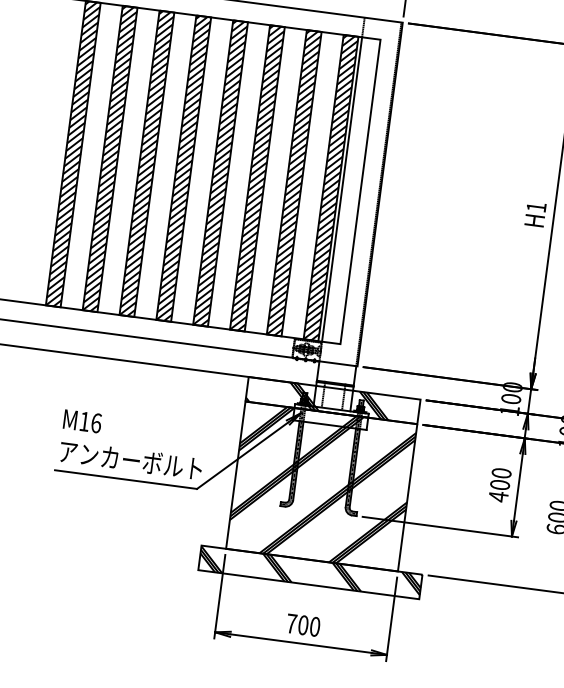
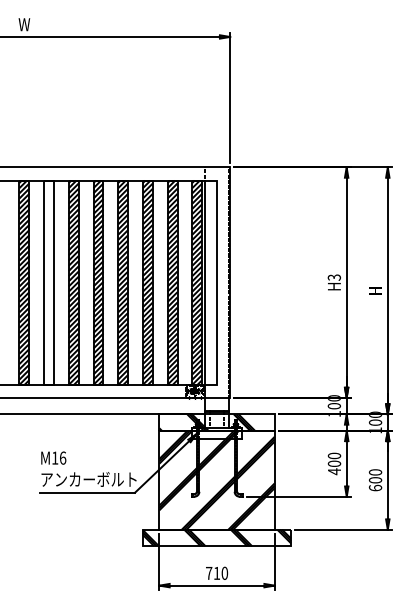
hatch: (110, 158) -> (49, 282), removed
text: (535, 206) -> (333, 277), H1 -> H3
text: (302, 623) -> (216, 572), 700 -> 710

